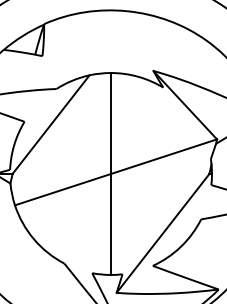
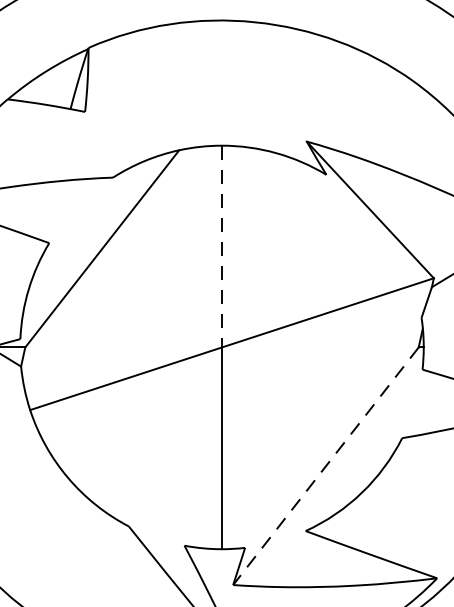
line: (111, 124) -> (223, 248), solid -> dashed
line: (162, 233) -> (324, 466), solid -> dashed

